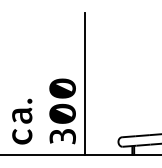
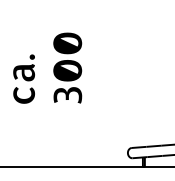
line: (84, 84) -> (91, 90), removed
text: (43, 110) -> (47, 67), moved

